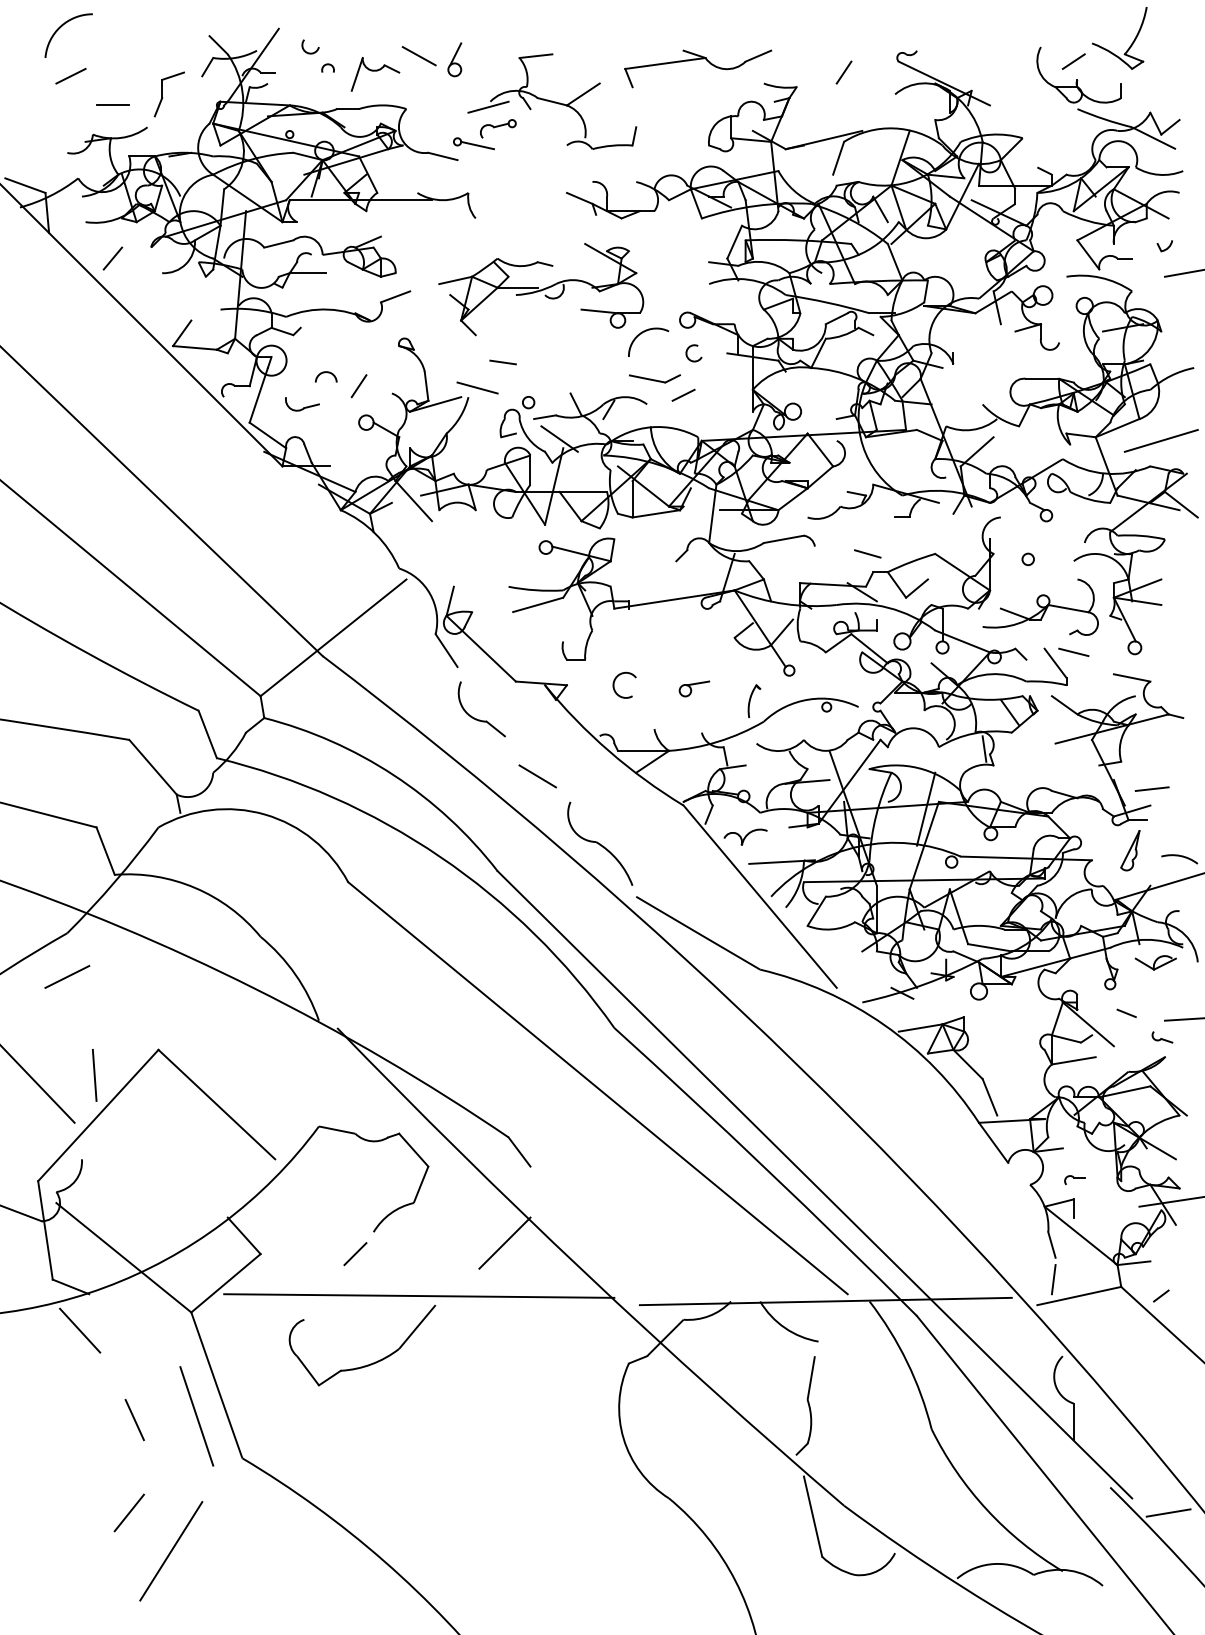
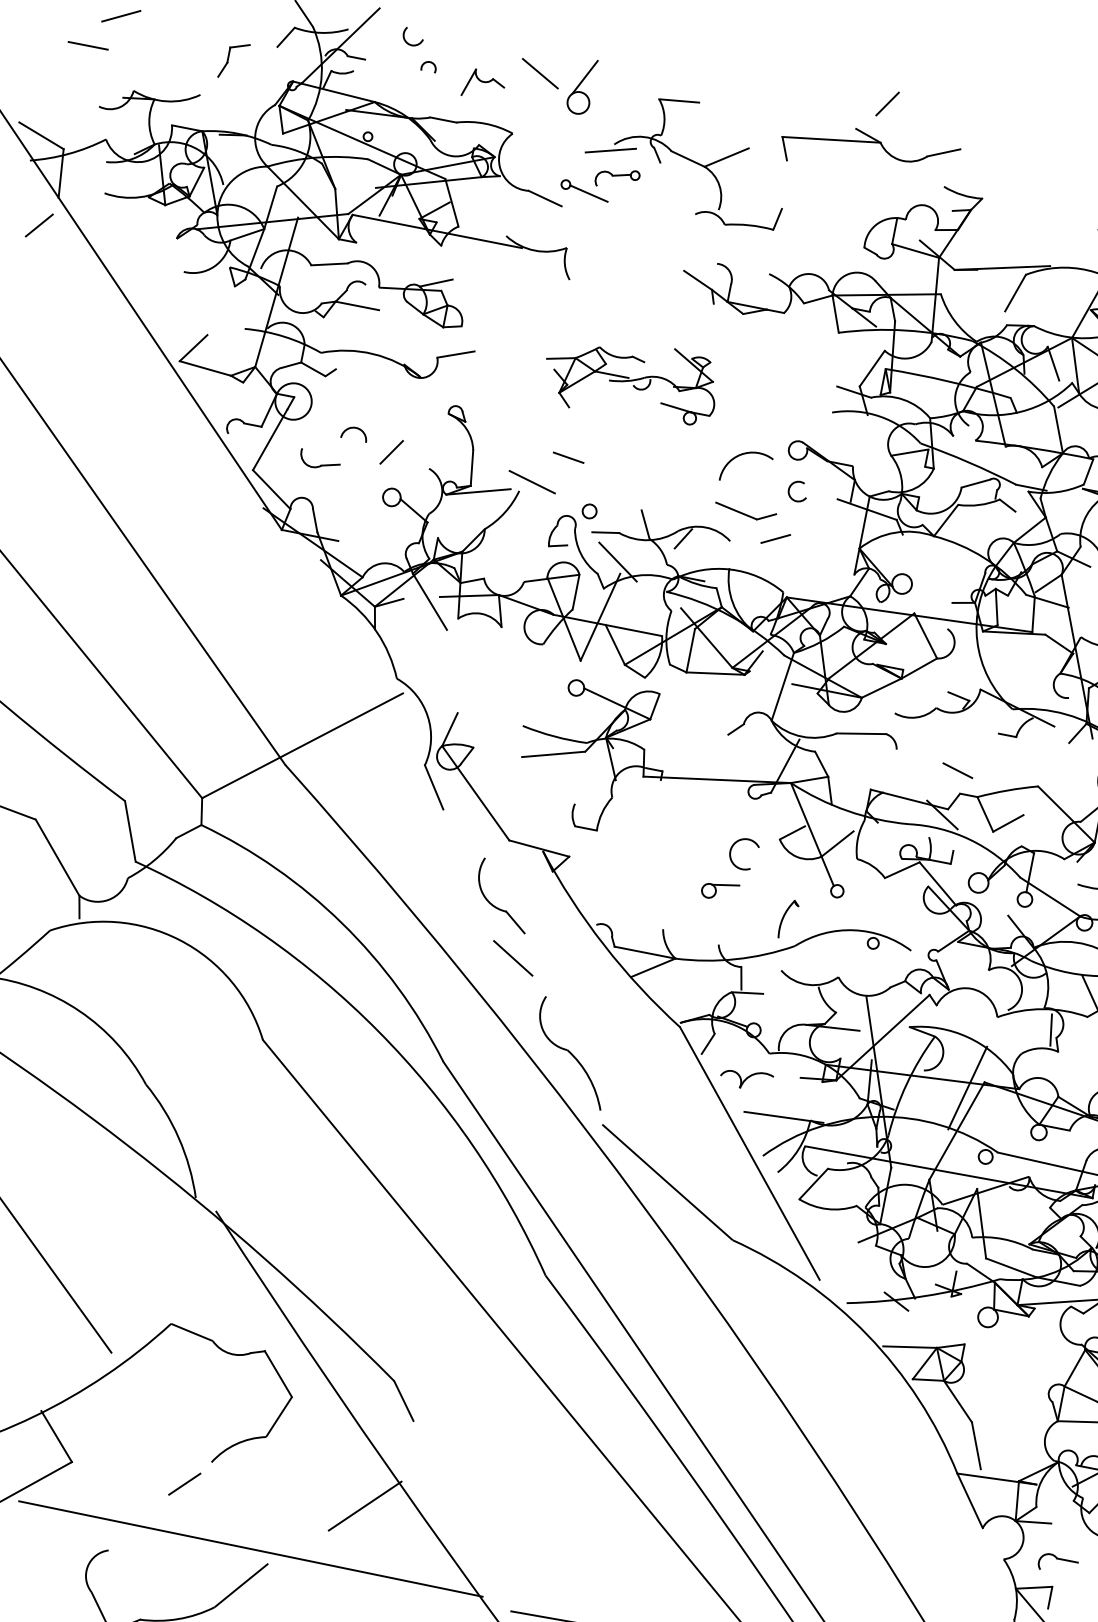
part: (454, 59) -> (581, 85), size x1.4
line: (843, 72) -> (886, 103), moved
part: (375, 74) -> (484, 85), size x0.7
part: (168, 94) -> (233, 60), size x0.7
line: (112, 104) -> (87, 44), moved
line: (112, 258) -> (38, 225), moved
part: (541, 289) -> (631, 379), size x0.7
arc: (616, 679) -> (735, 845), moved
part: (480, 719) -> (499, 907), moved
part: (1074, 1180) -> (1057, 1564), size x1.6

